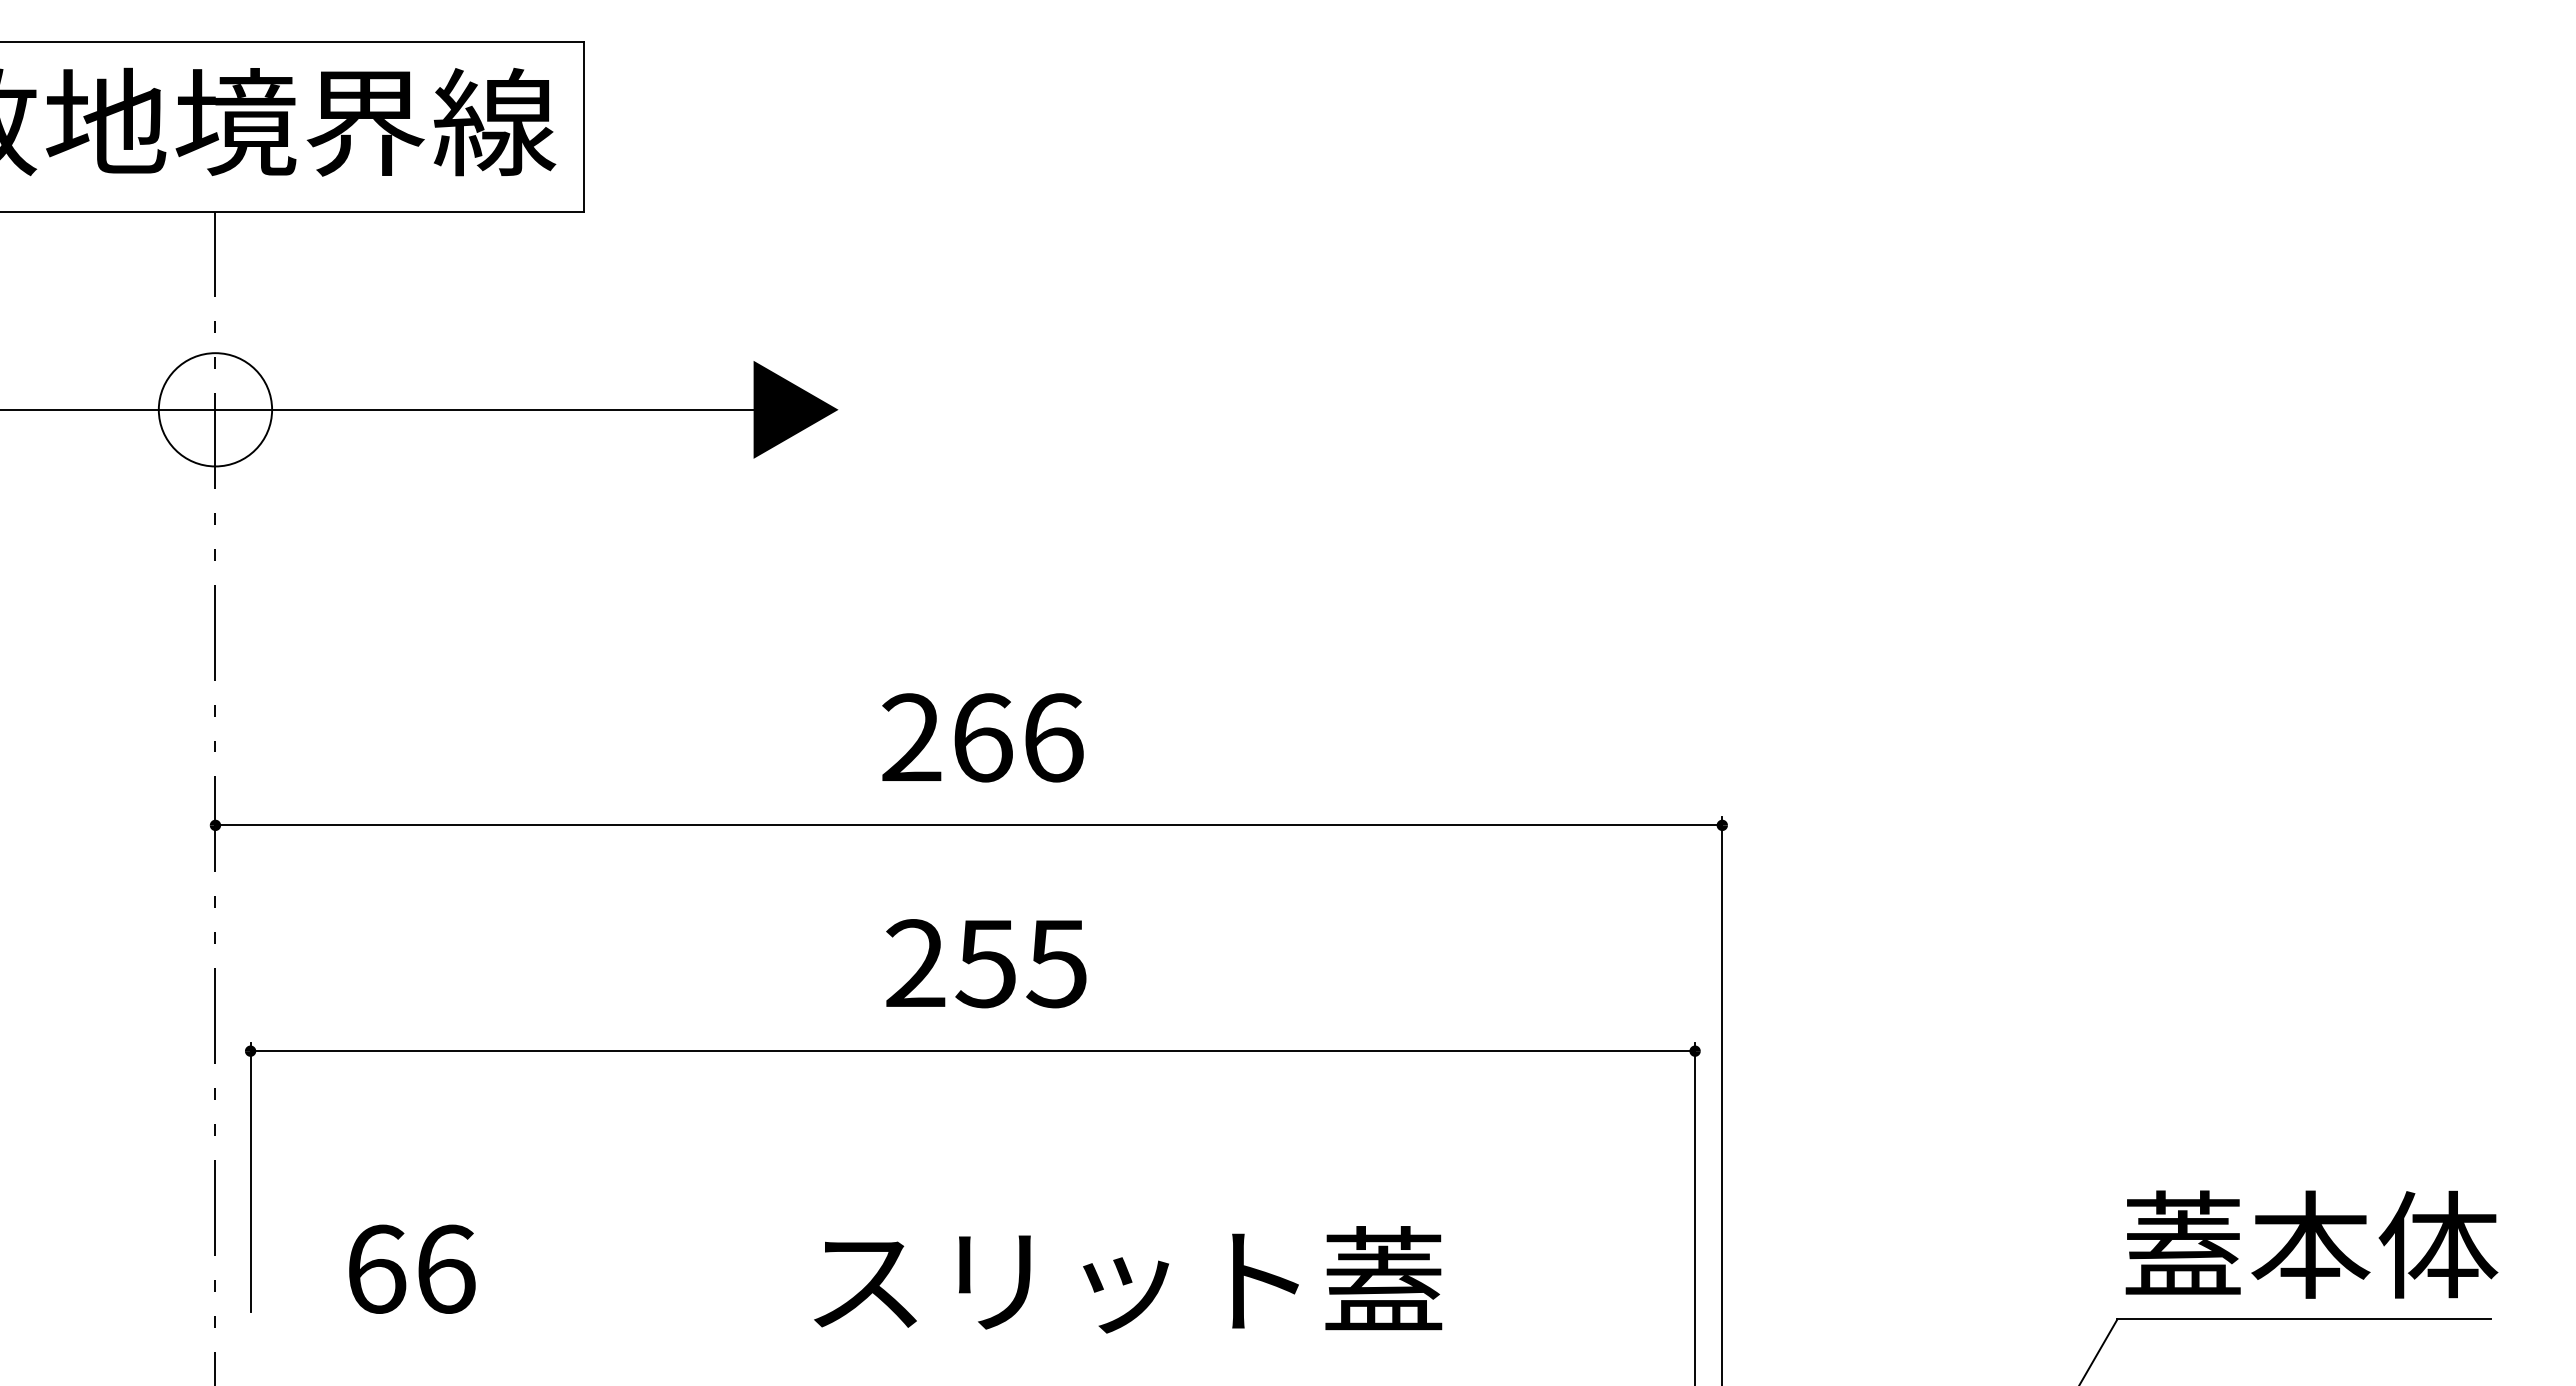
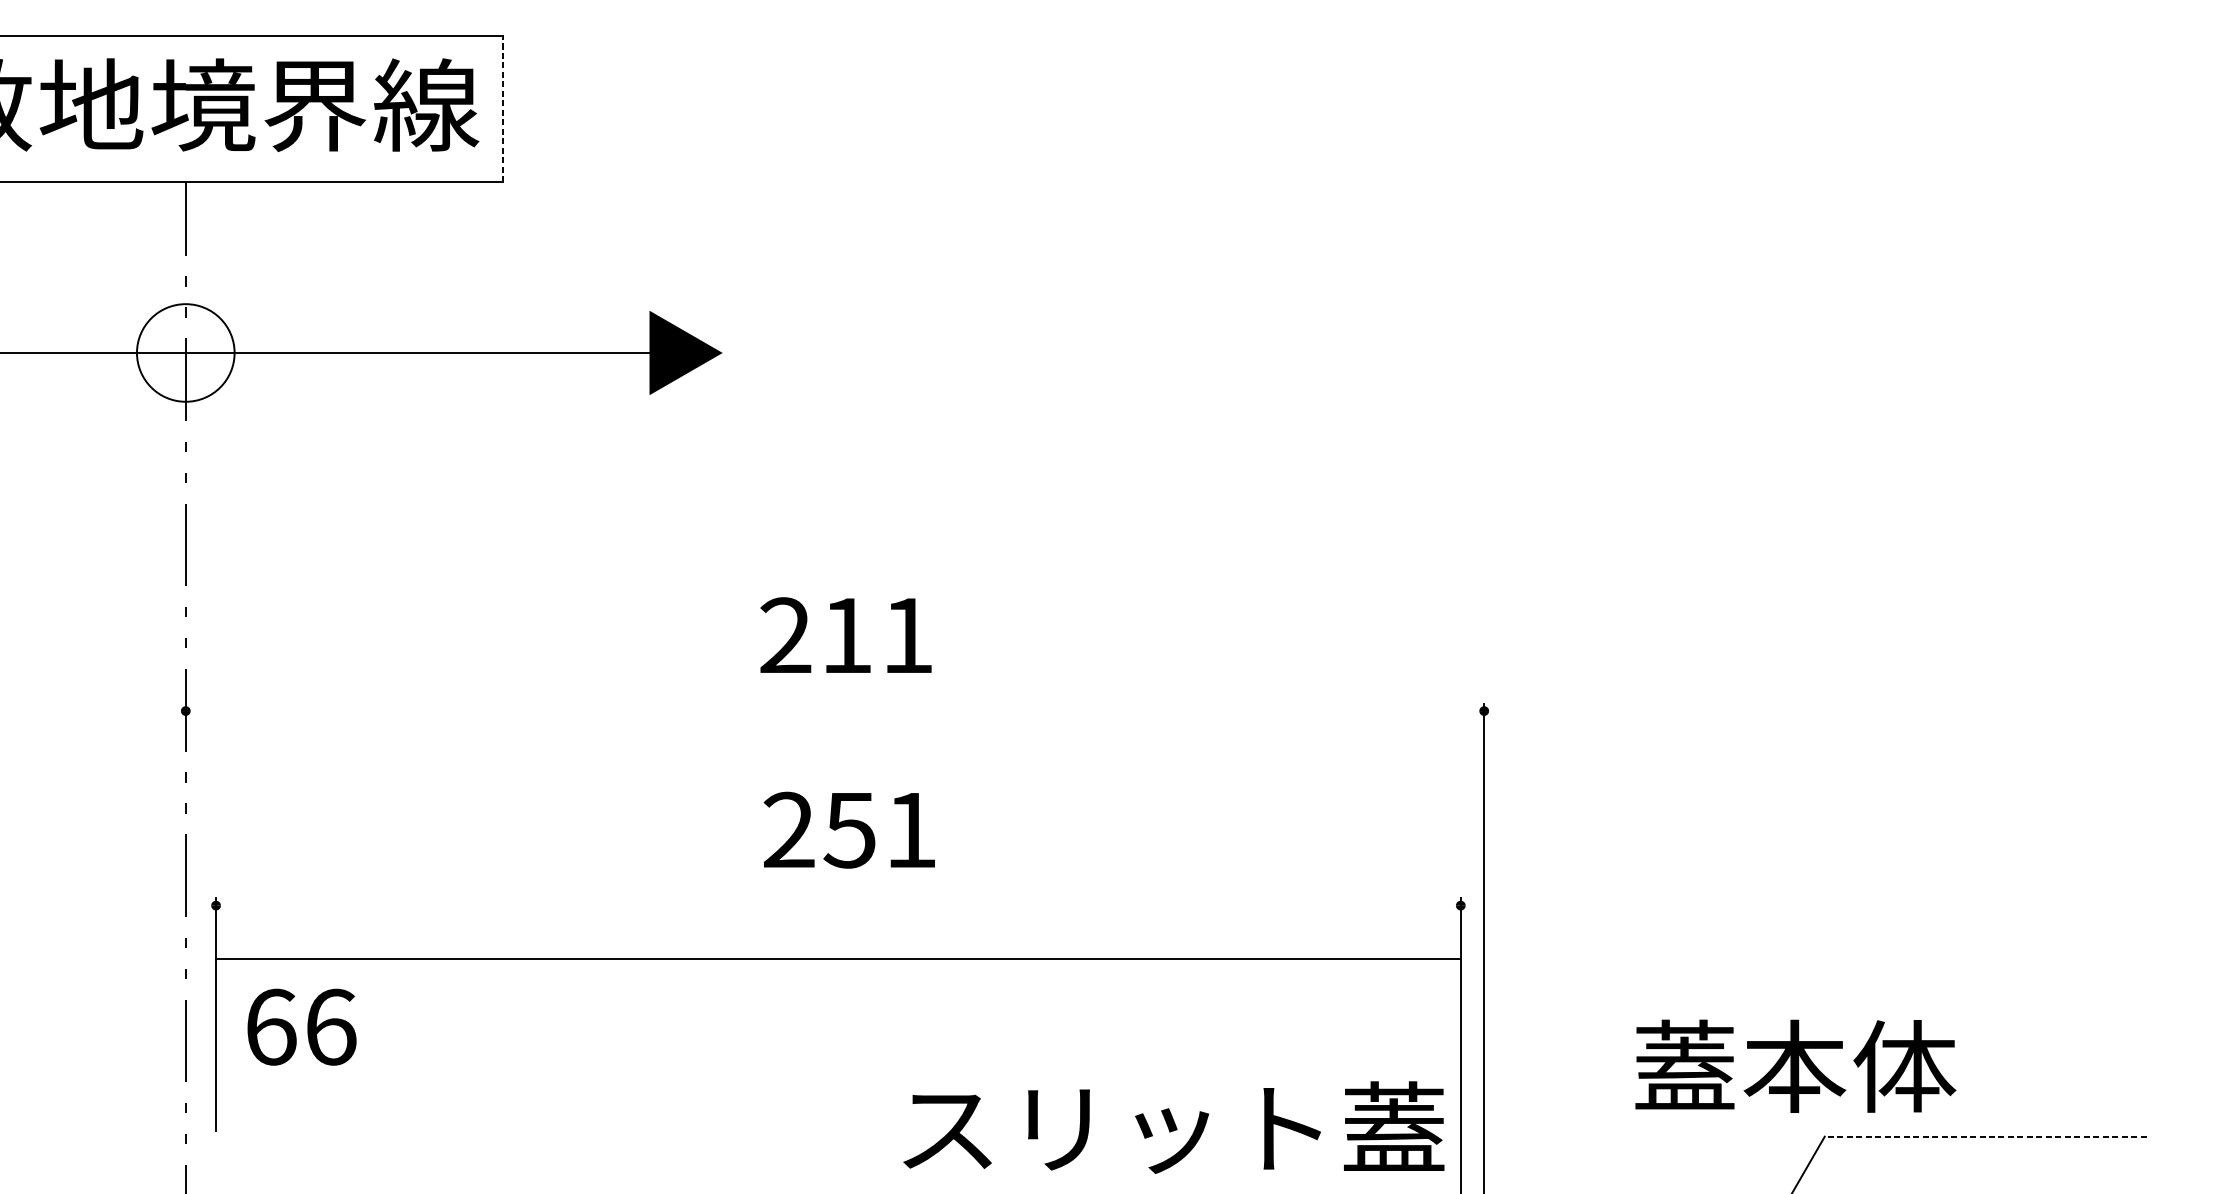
line: (583, 126) -> (502, 108), solid -> dashed
text: (1018, 737) -> (877, 635), 266 -> 211
line: (968, 825) -> (834, 711), removed
text: (1056, 964) -> (910, 830), 255 -> 251
line: (972, 1051) -> (838, 959), moved
text: (2311, 1244) -> (1795, 1066), moved
text: (412, 1268) -> (302, 1026), moved
text: (1128, 1279) -> (1174, 1127), moved
line: (2304, 1319) -> (1985, 1136), solid -> dashed

